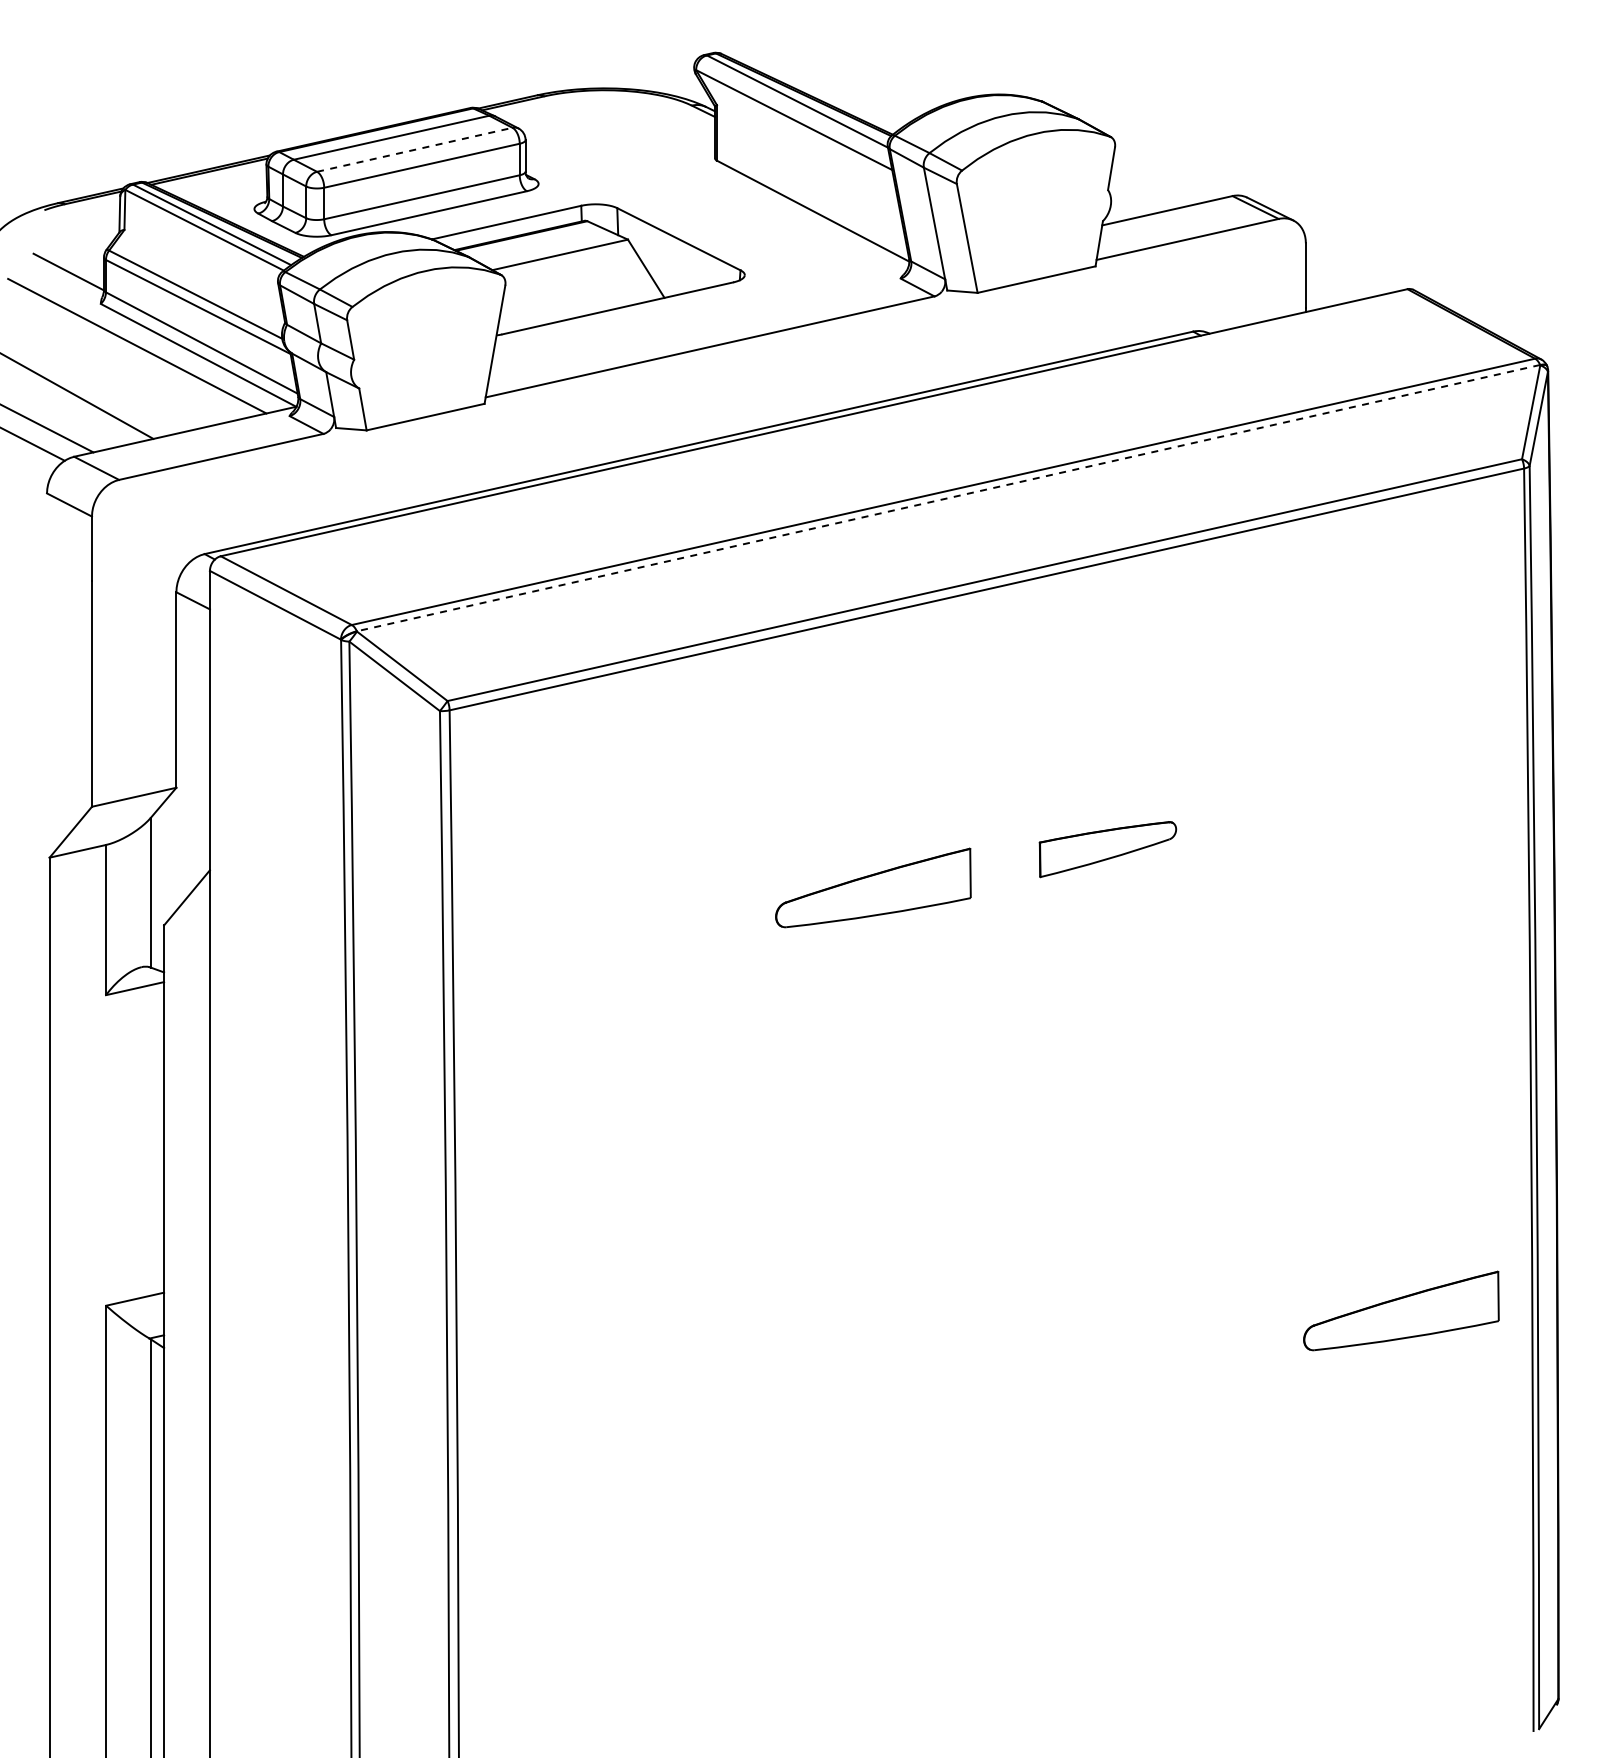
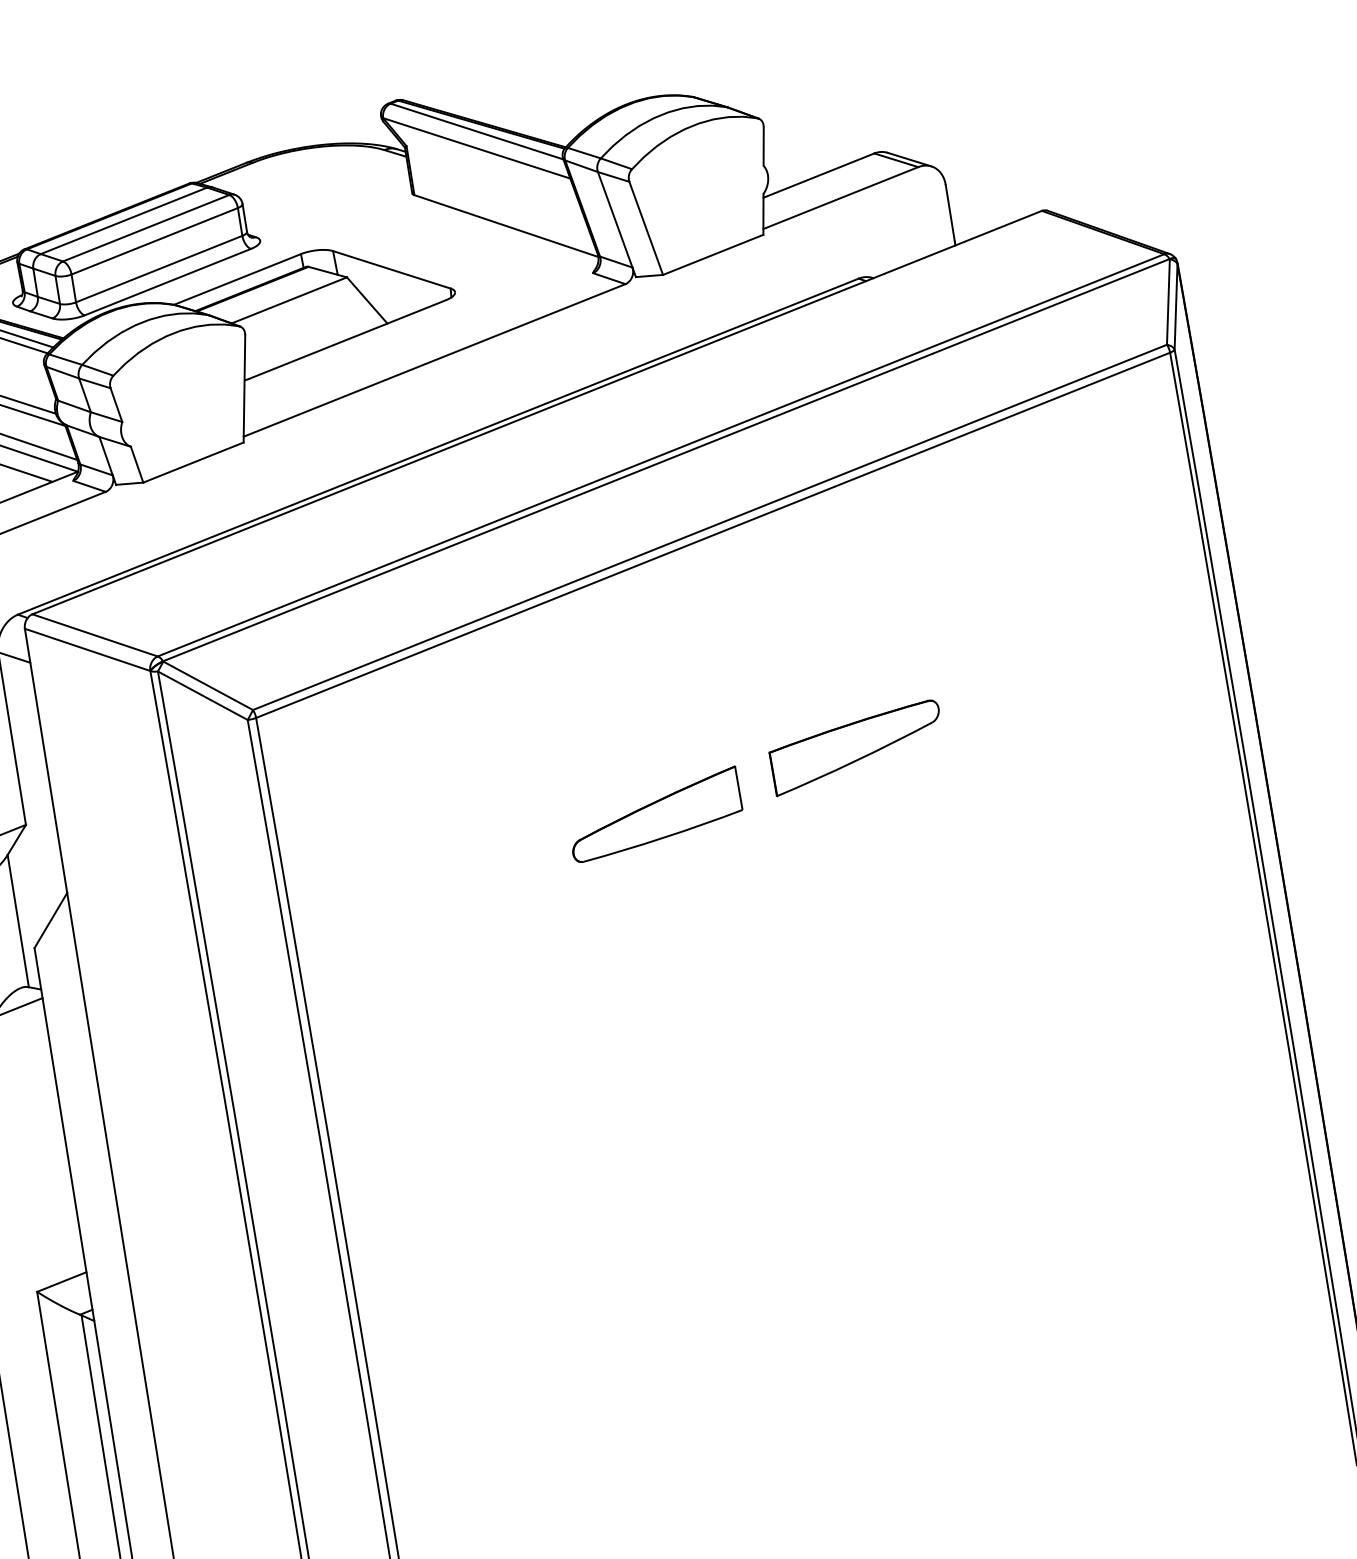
line: (415, 149) -> (146, 227), dashed -> solid
line: (948, 498) -> (666, 460), dashed -> solid
part: (1107, 849) -> (856, 747), size x1.43
part: (1401, 1310) -> (1180, 1113), removed

